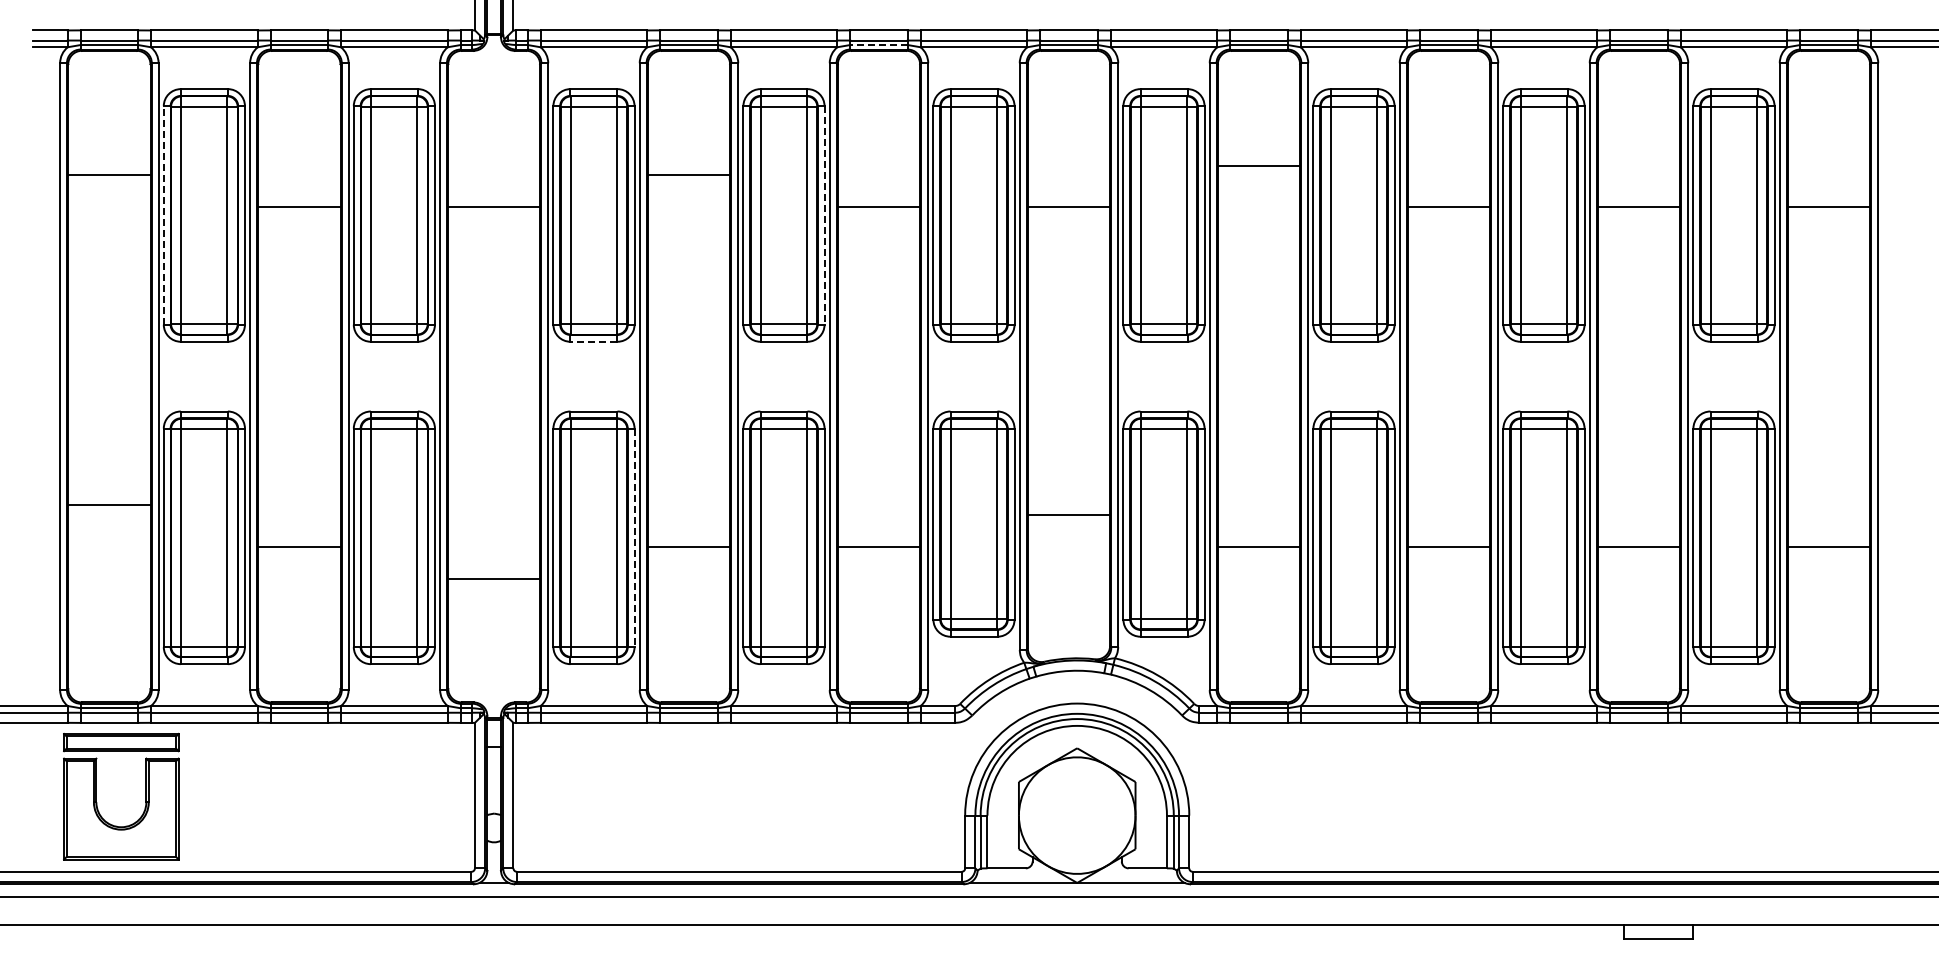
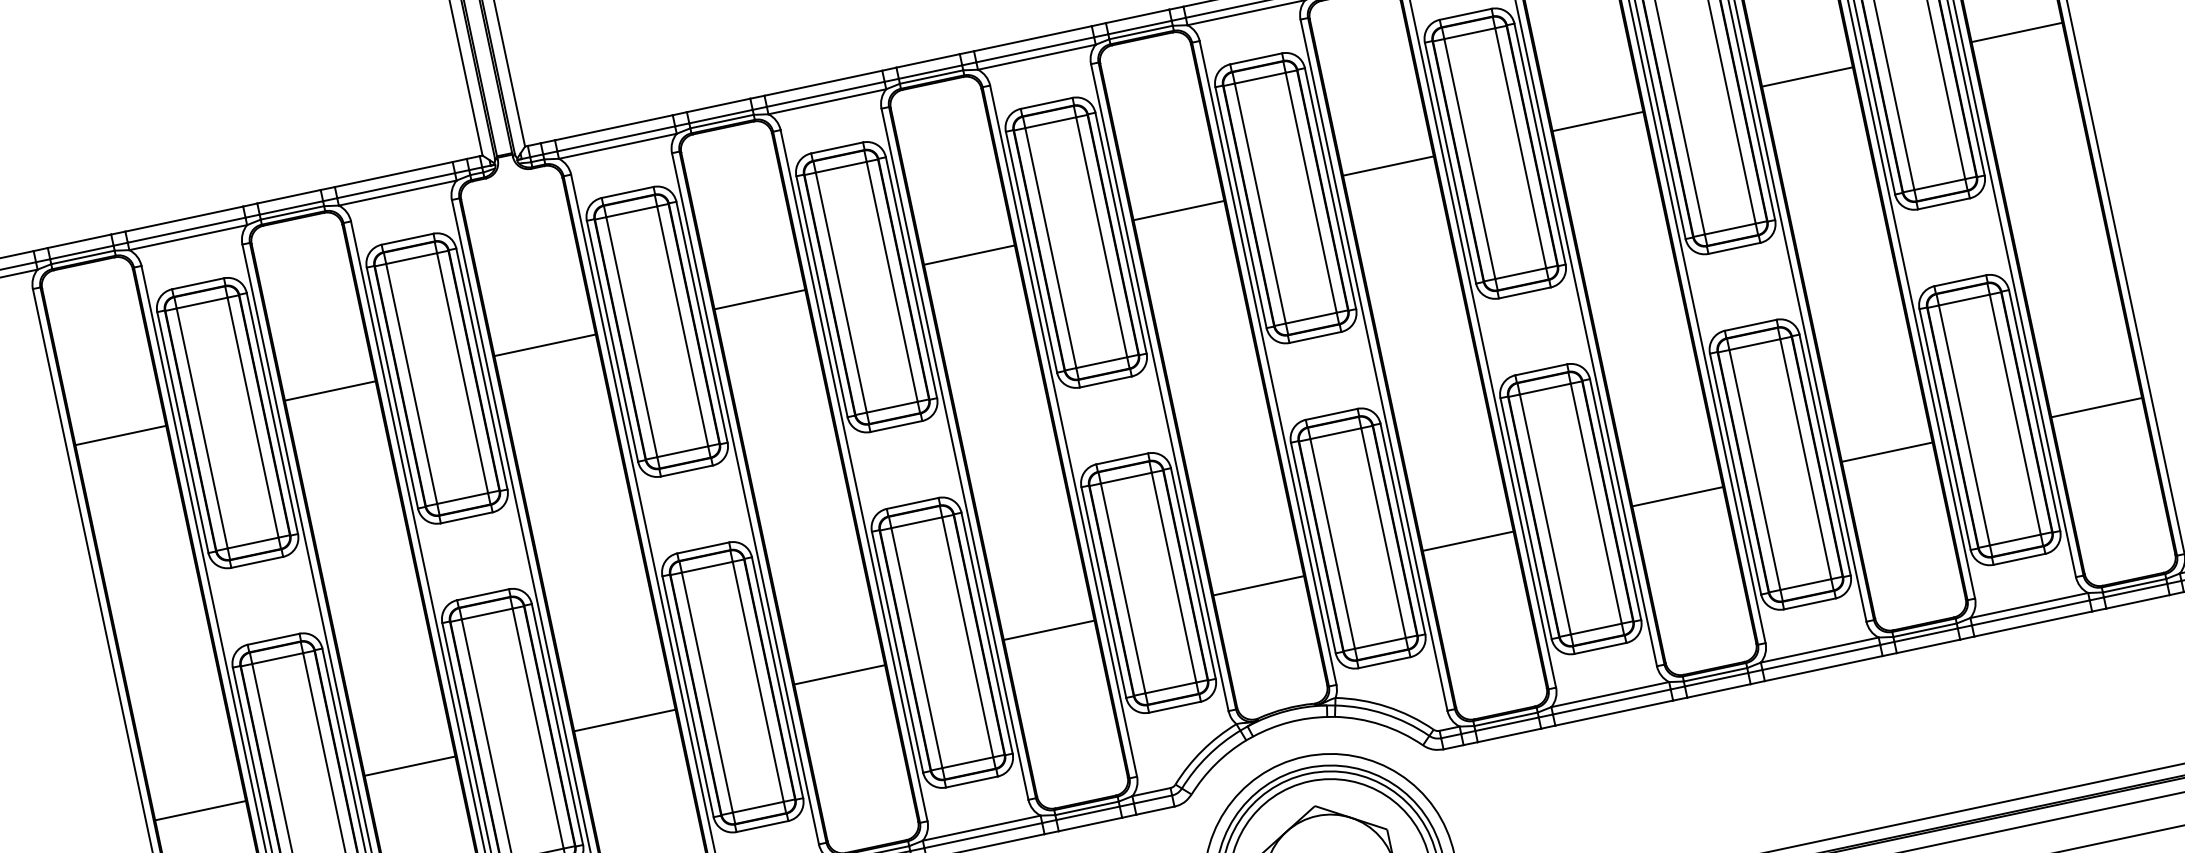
line: (878, 45) -> (931, 77), dashed -> solid
line: (1258, 165) -> (1387, 166), moved
line: (109, 174) -> (120, 435), moved
line: (688, 174) -> (759, 299), moved
line: (163, 214) -> (182, 431), dashed -> solid
line: (824, 215) -> (911, 277), dashed -> solid
line: (593, 341) -> (686, 470), dashed -> solid
line: (109, 504) -> (200, 810), moved
line: (1068, 514) -> (1258, 585), moved
line: (634, 538) -> (777, 678), dashed -> solid
line: (494, 578) -> (625, 720), moved

